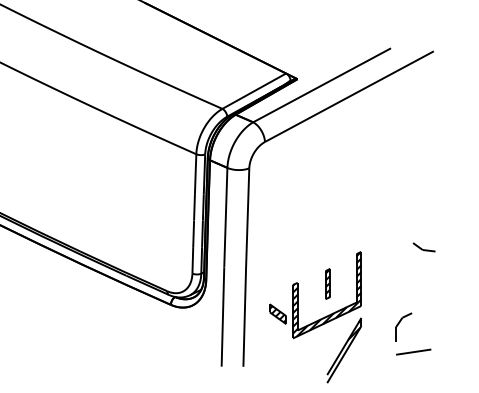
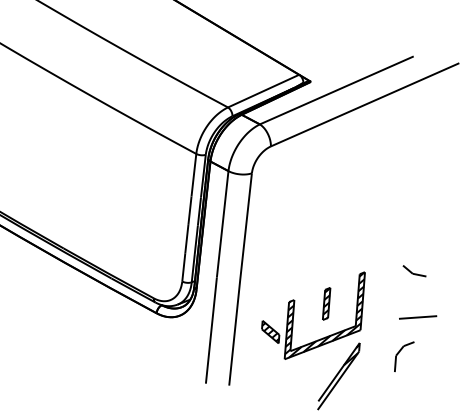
part: (423, 247) -> (413, 271), moved
line: (413, 351) -> (417, 316), moved

